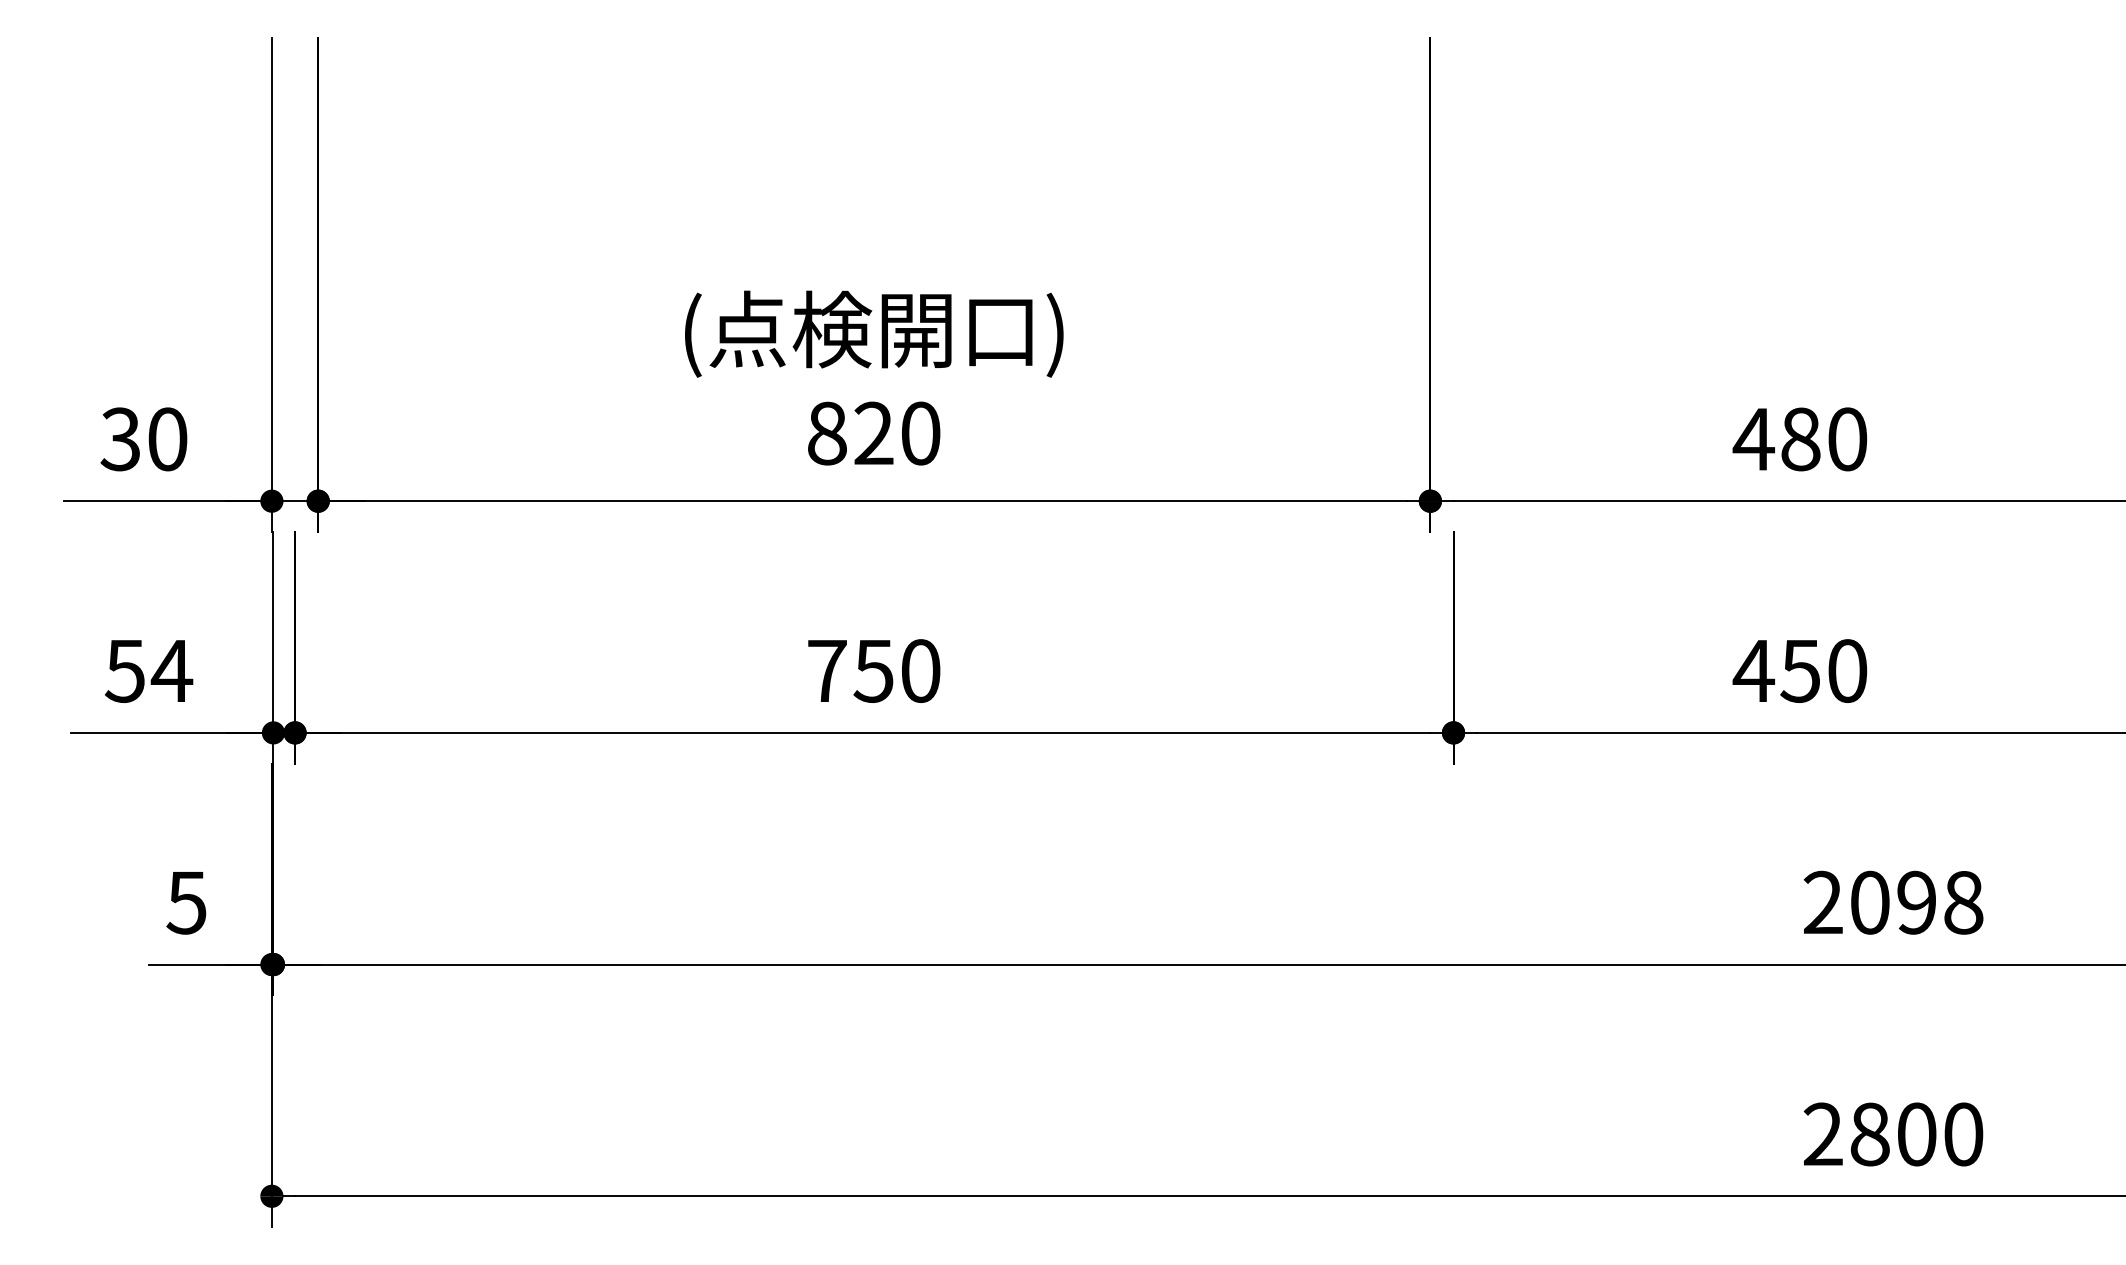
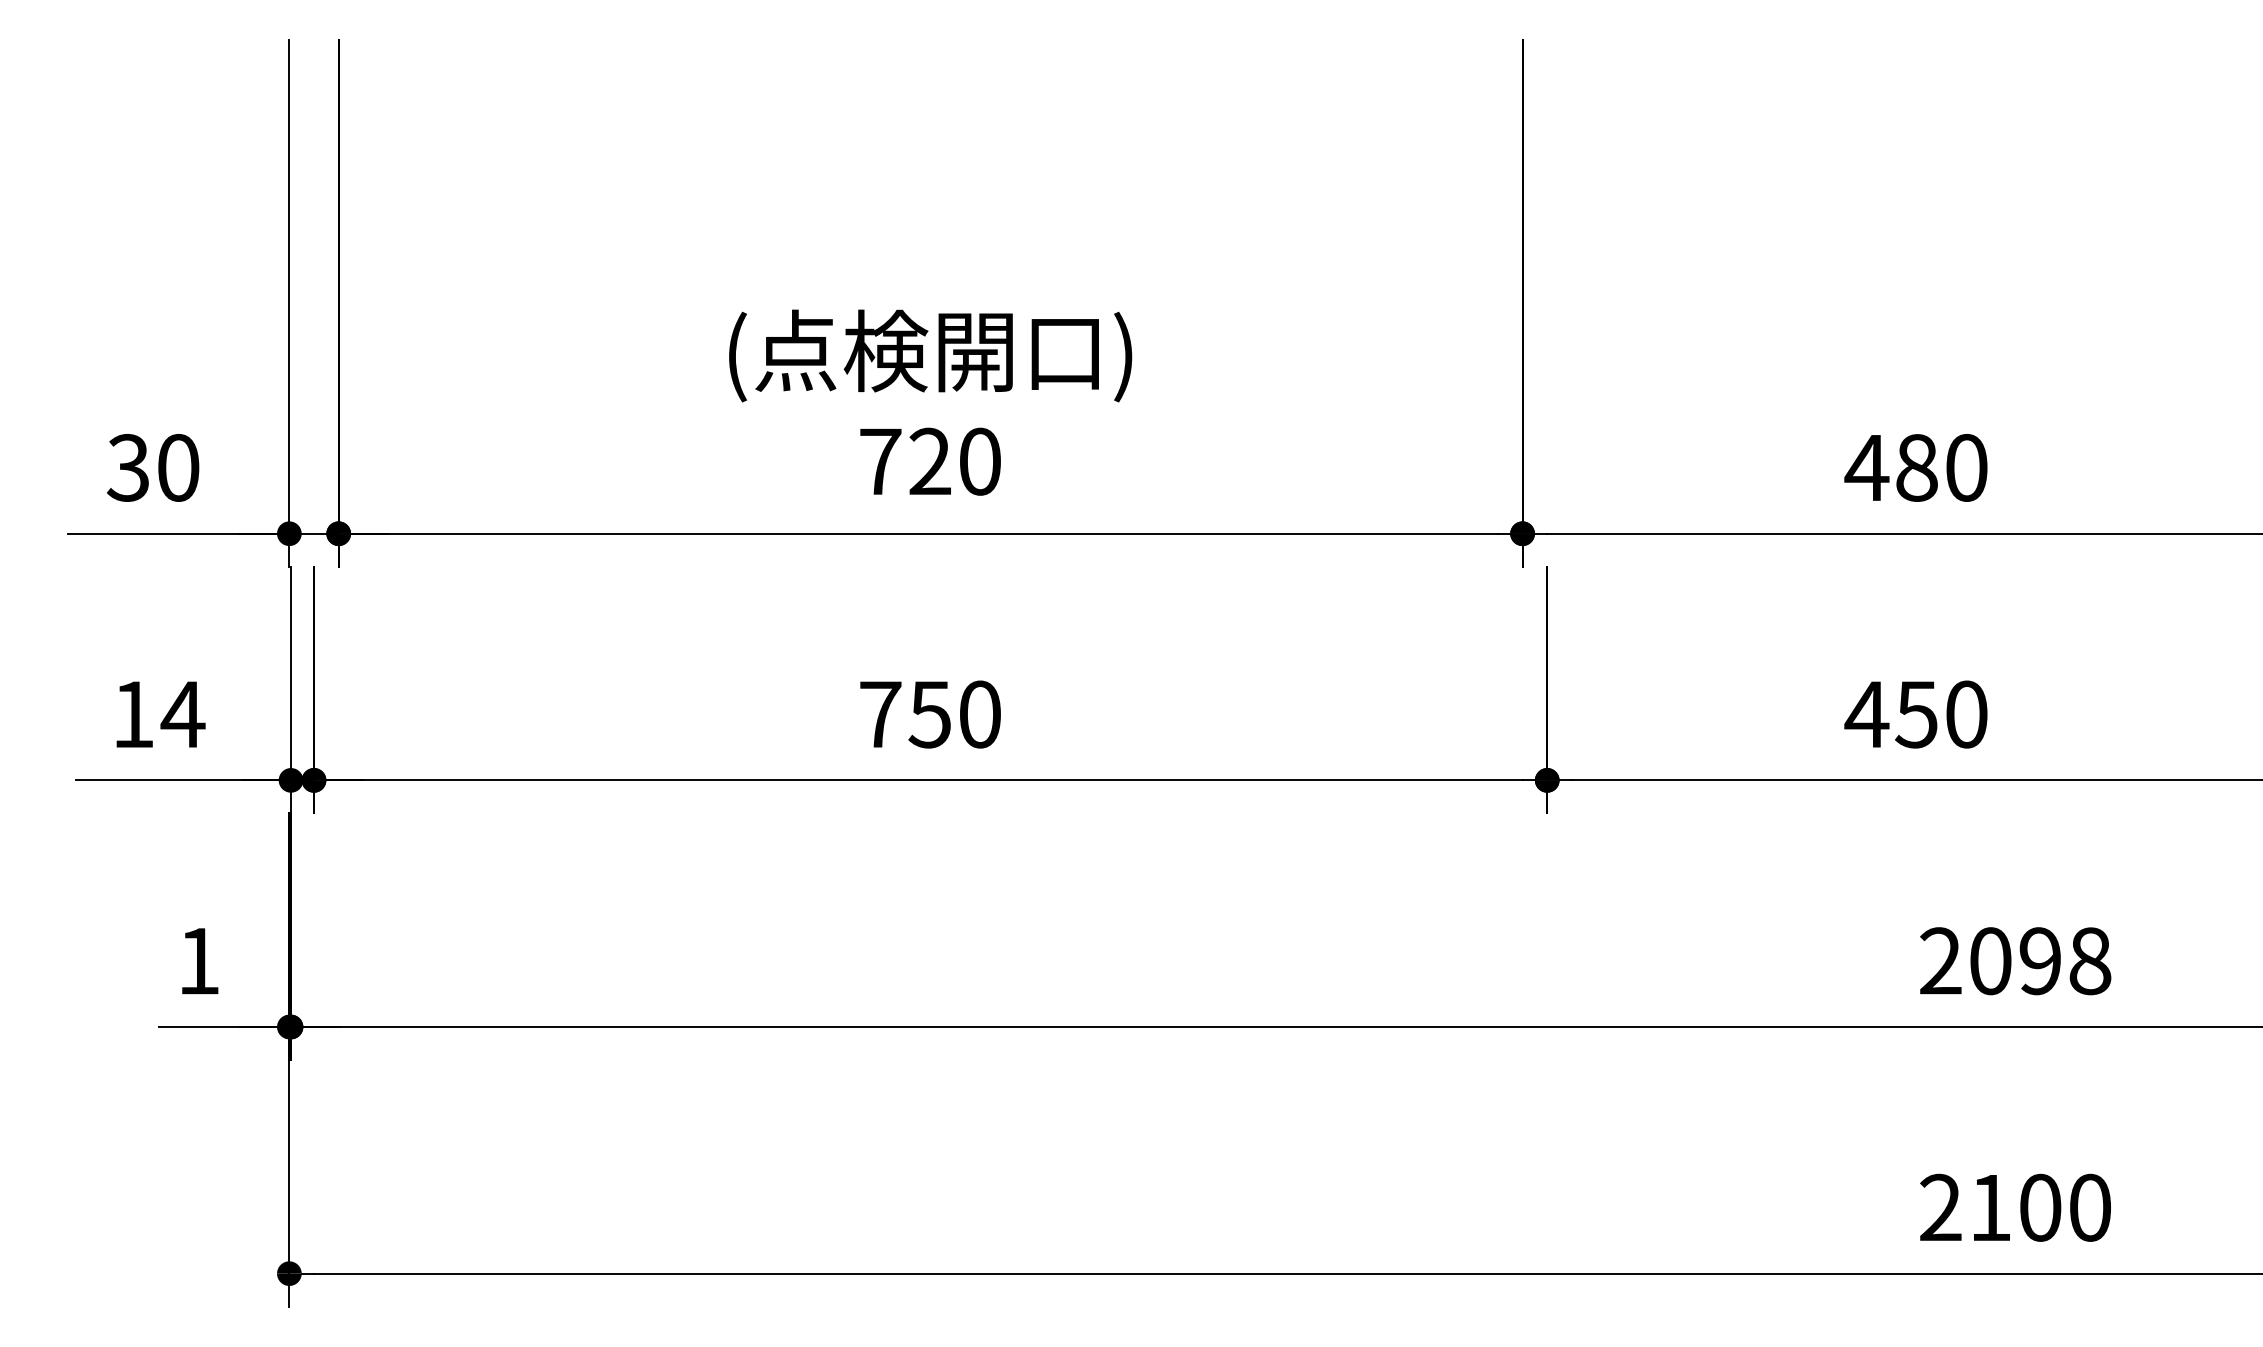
text: (827, 433) -> (880, 461), 820 -> 720
text: (124, 671) -> (132, 714), 54 -> 14
text: (186, 903) -> (198, 961), 5 -> 1
text: (1869, 1134) -> (1990, 1207), 2800 -> 2100

